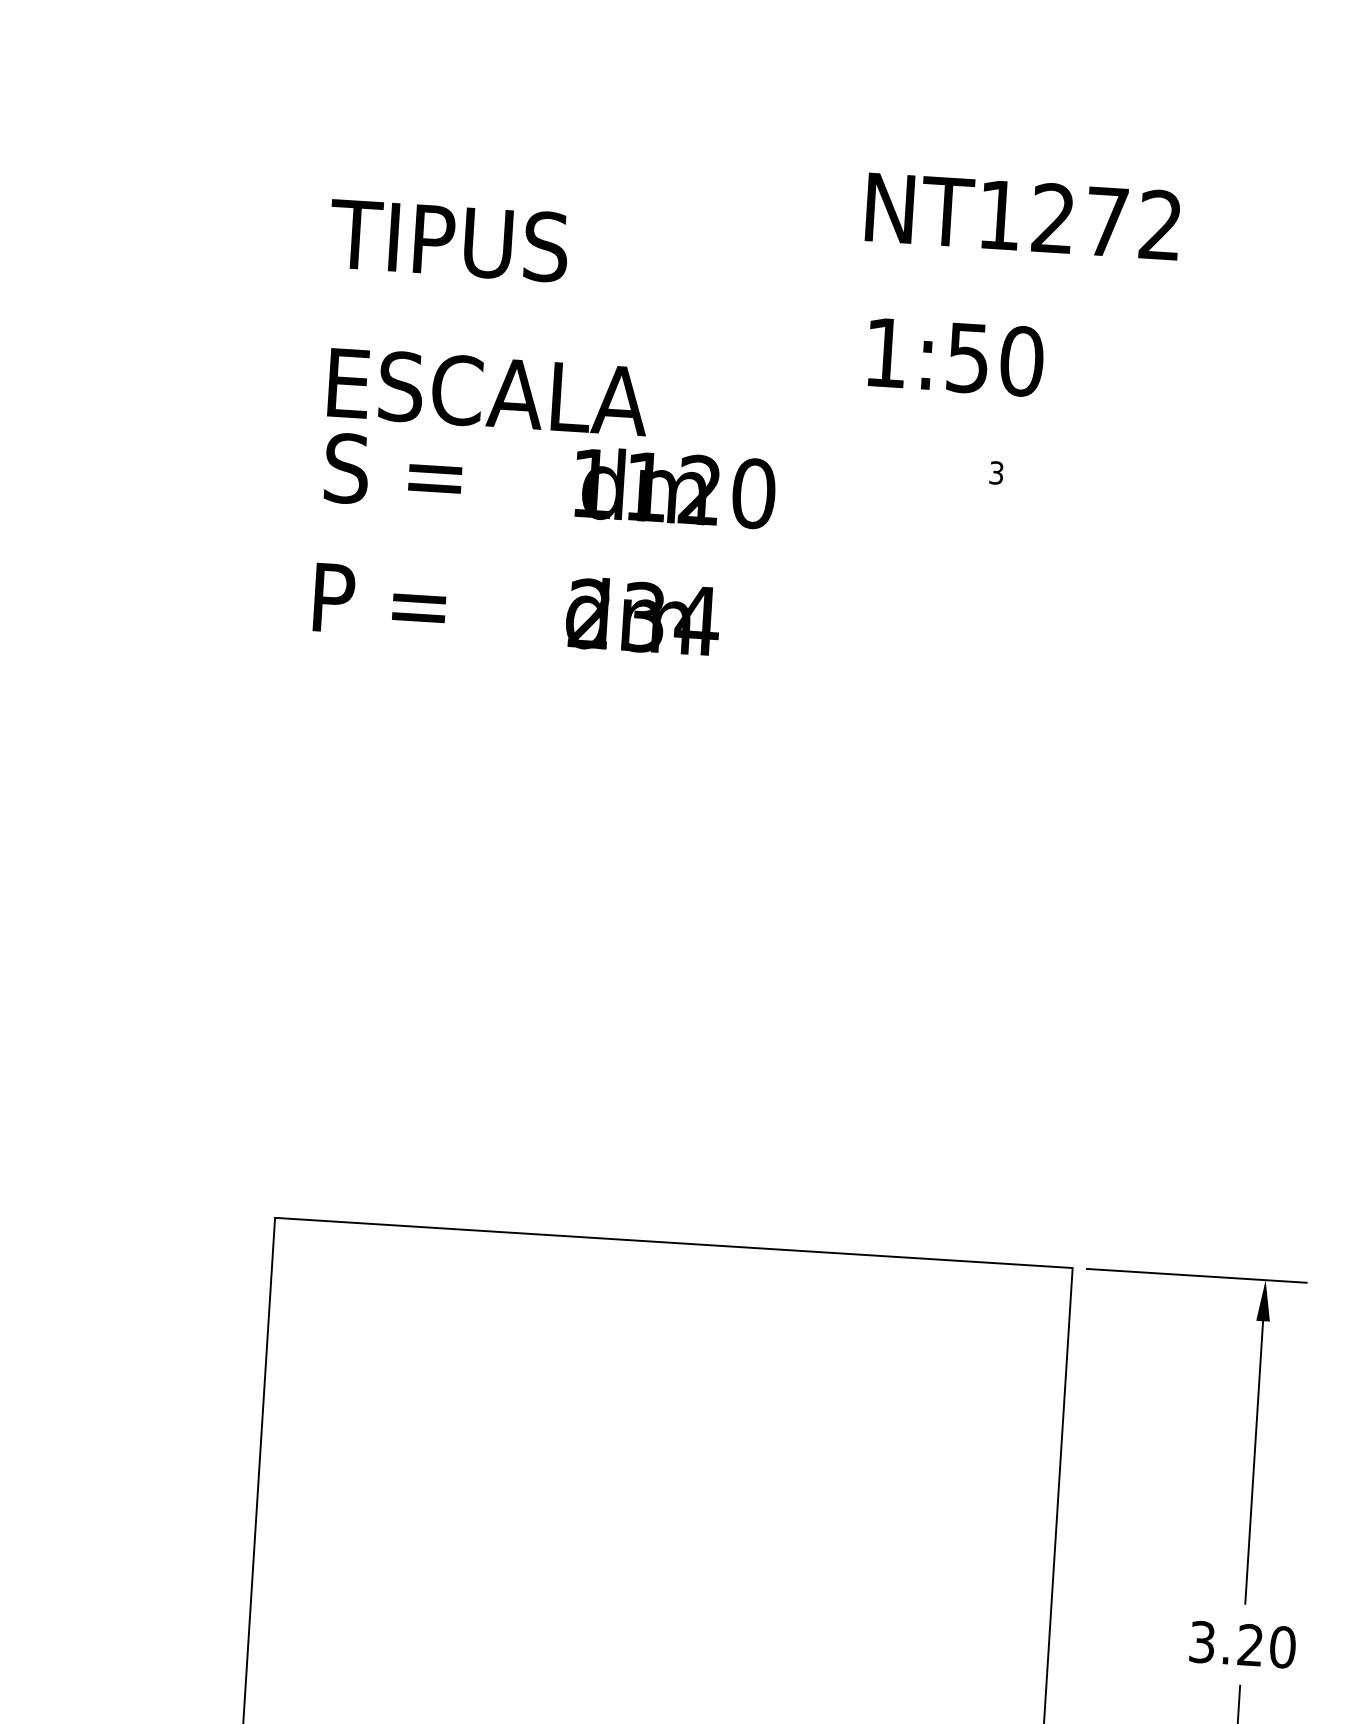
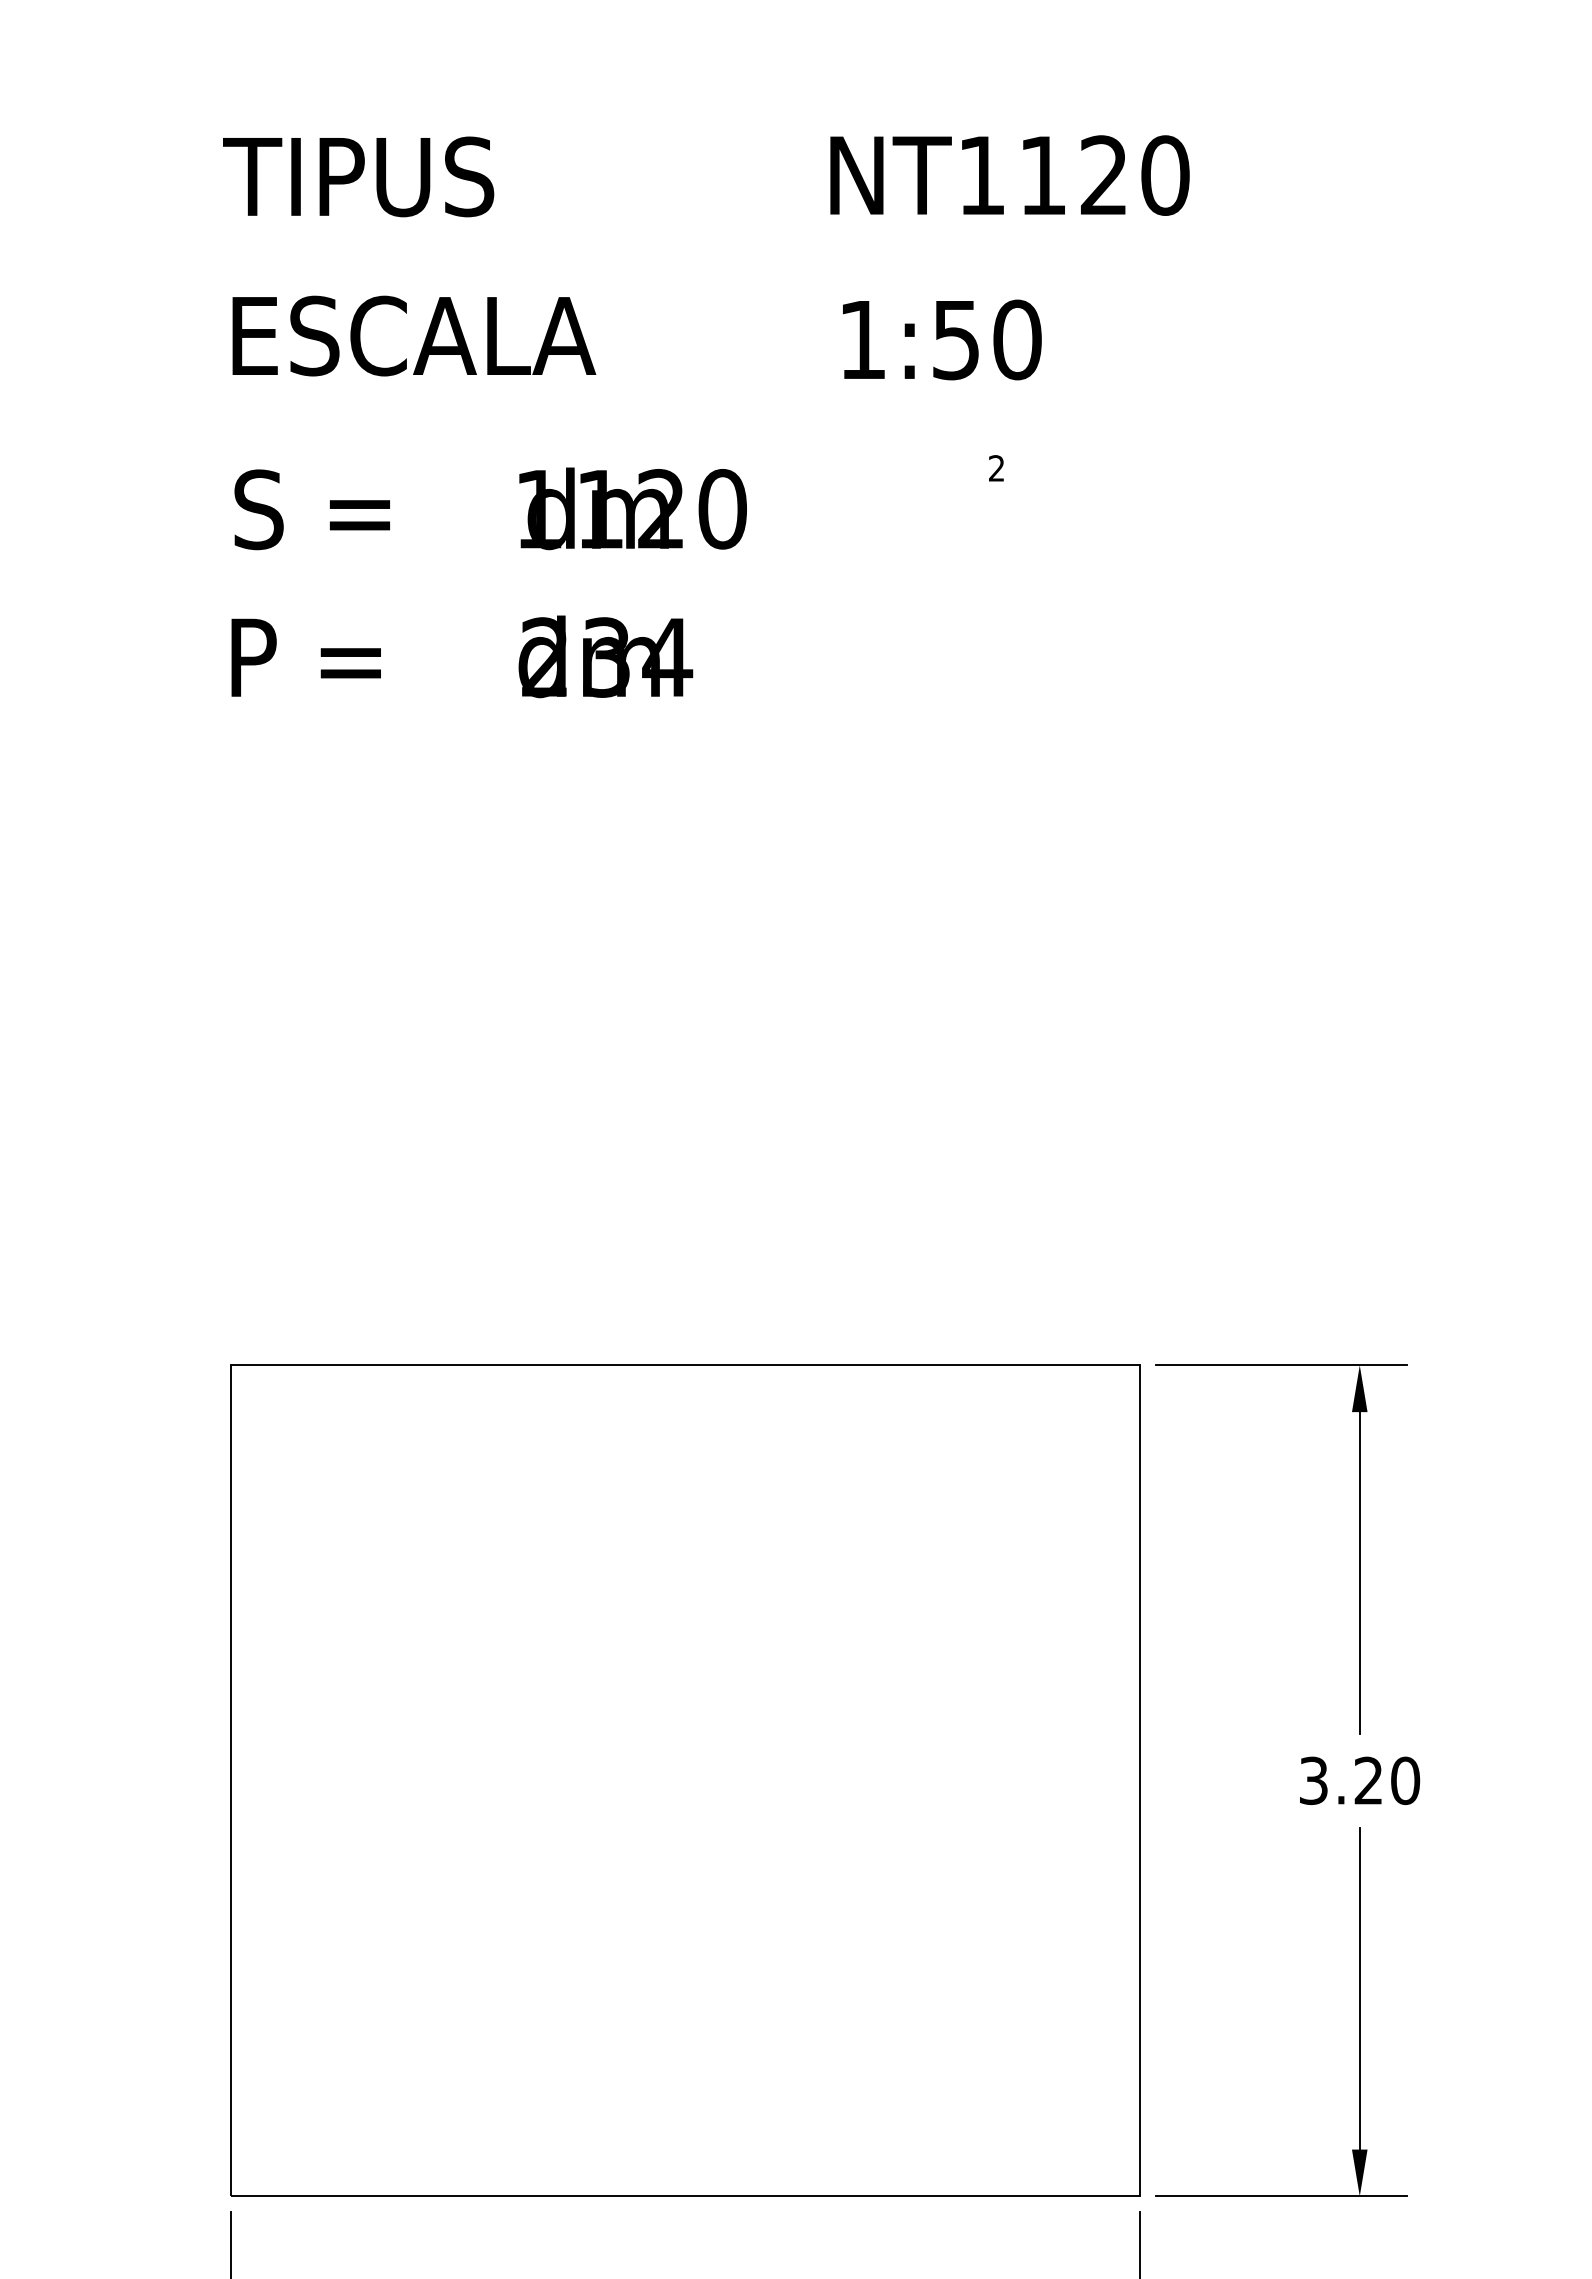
text: (1107, 221) -> (1104, 175), NT1272 -> NT1120
text: (448, 240) -> (358, 176), moved
text: (488, 391) -> (414, 335), moved
text: (996, 473) -> (996, 468), 3 -> 2

